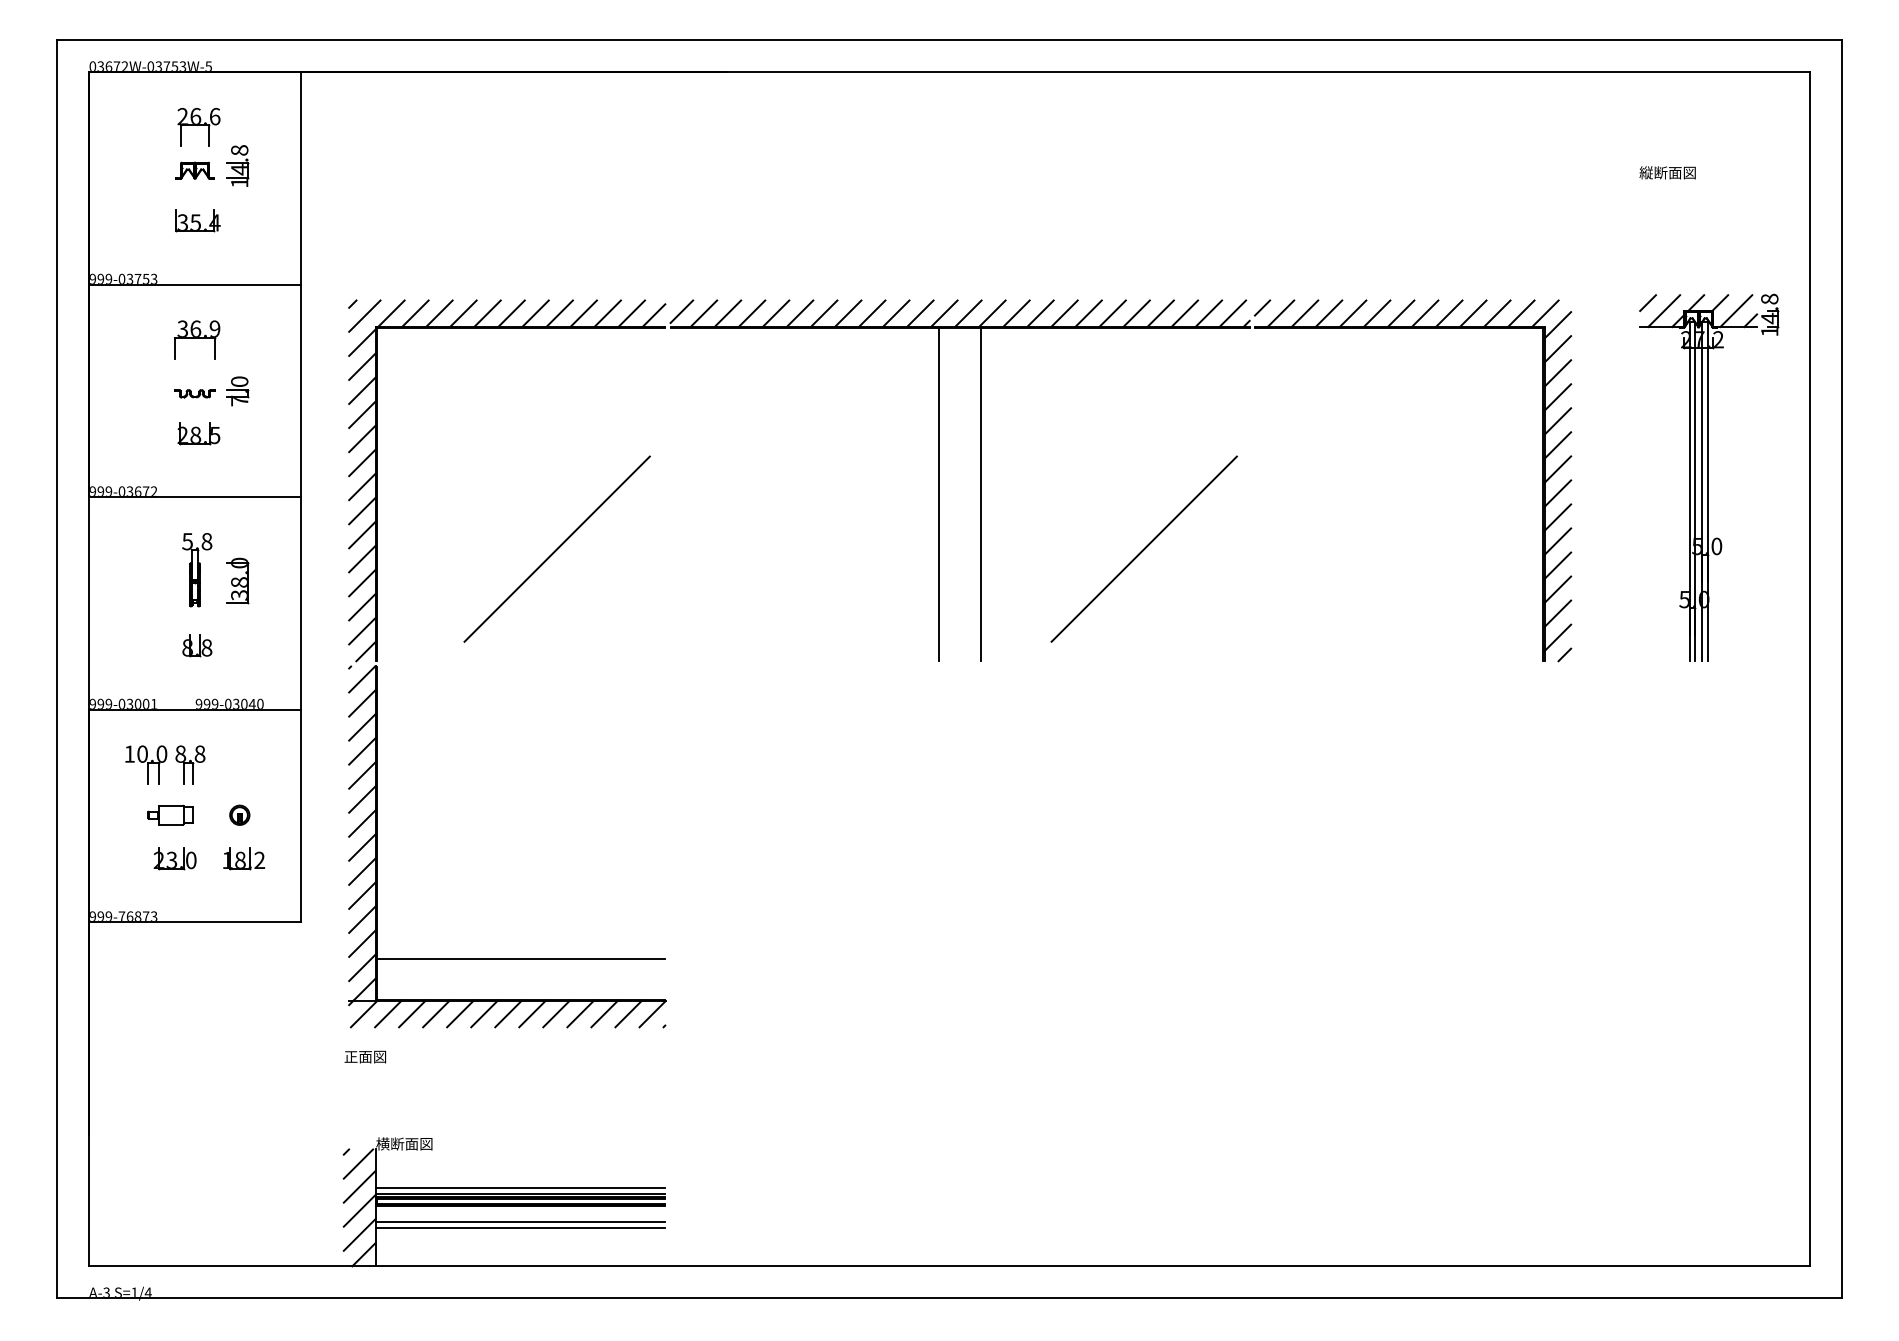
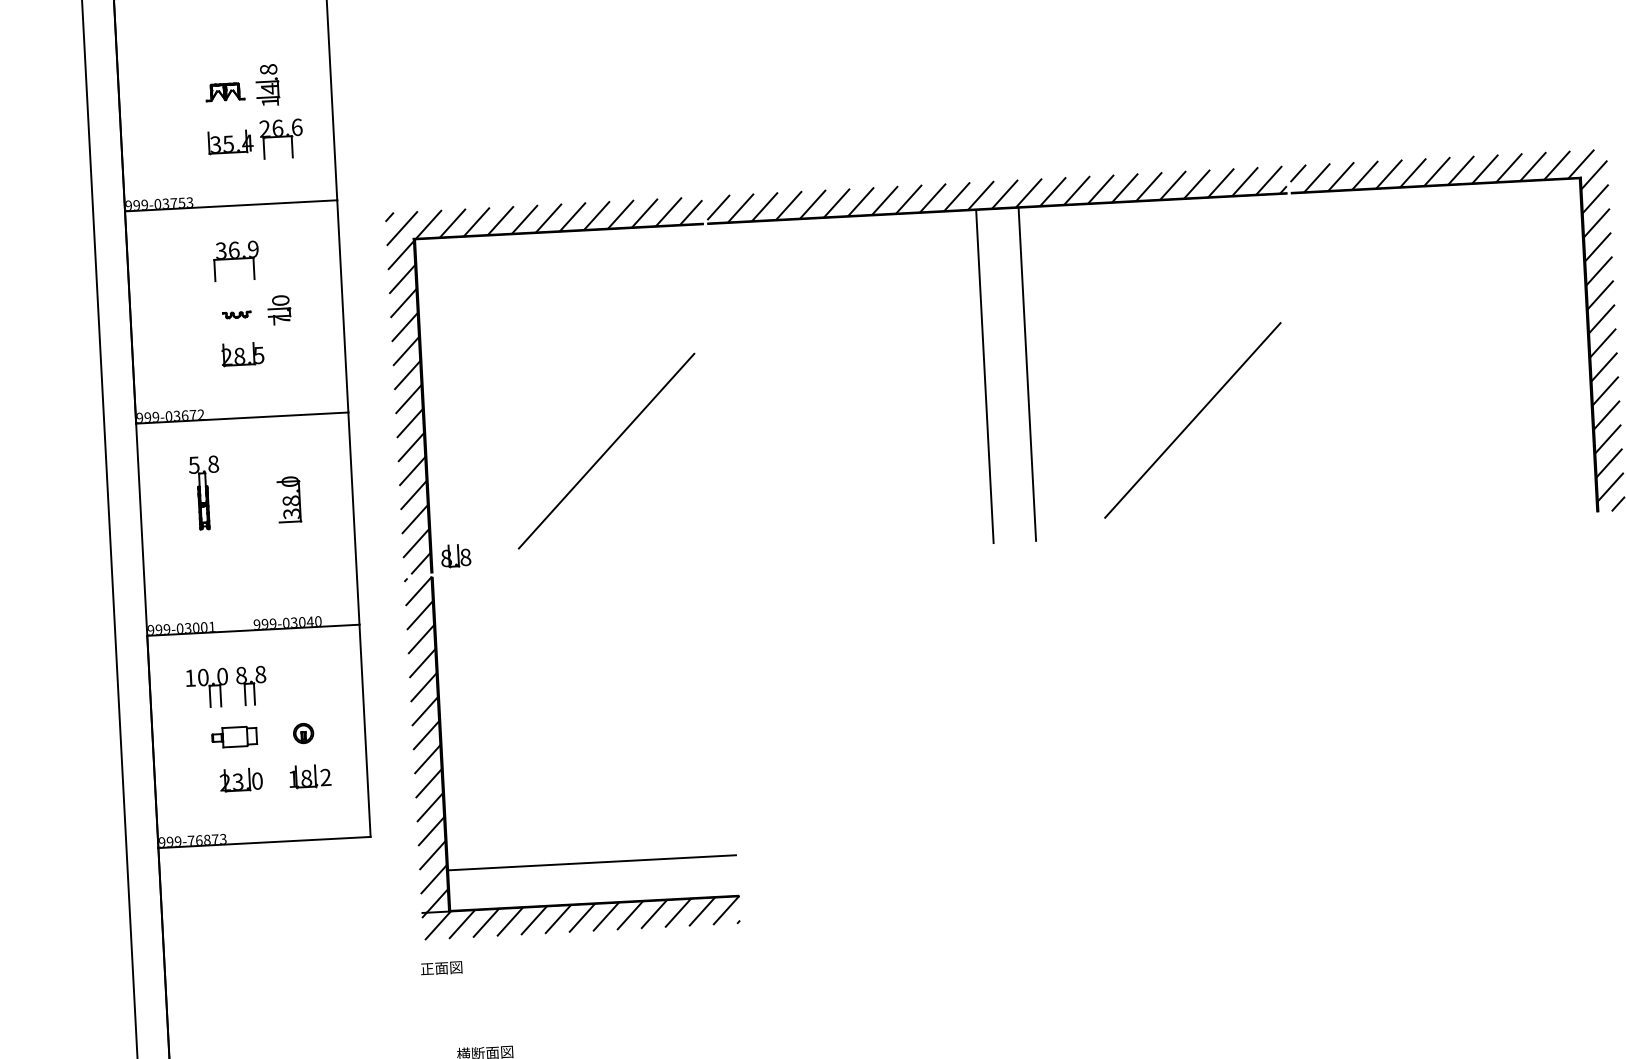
part: (198, 127) -> (281, 139), moved
part: (194, 393) -> (236, 314), size x0.7
part: (197, 570) -> (205, 493), moved
part: (197, 645) -> (456, 555), moved

